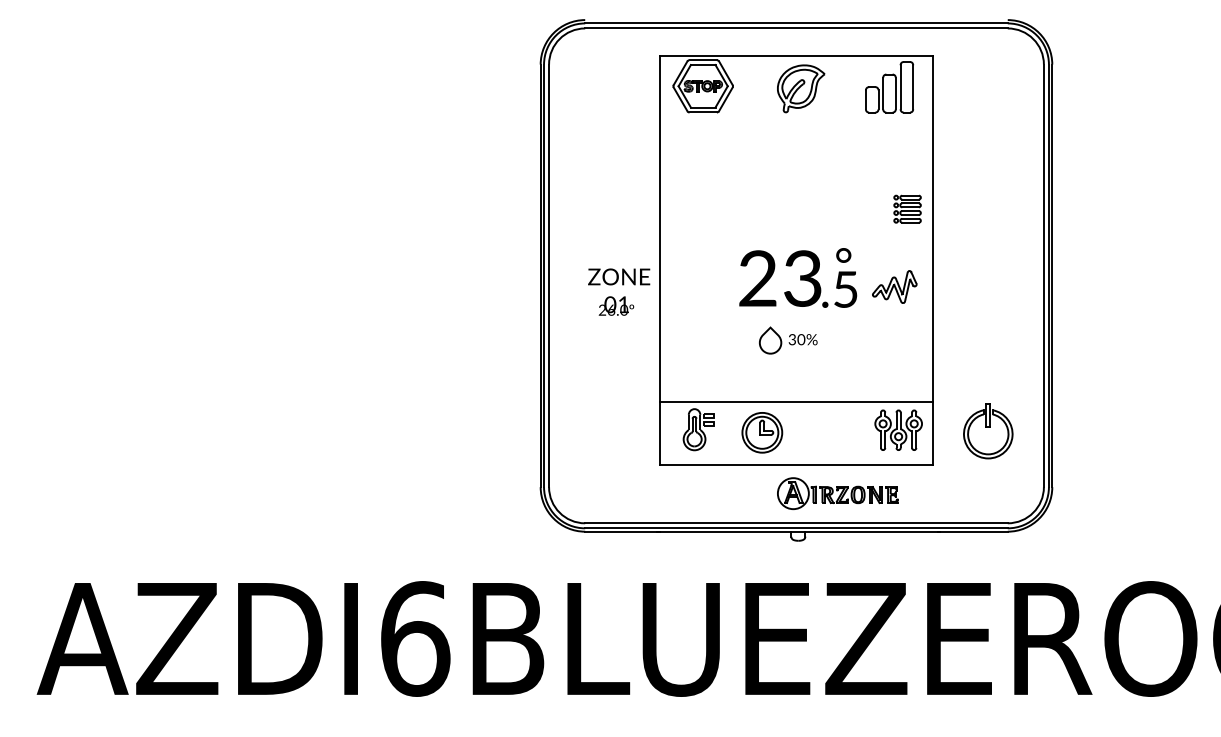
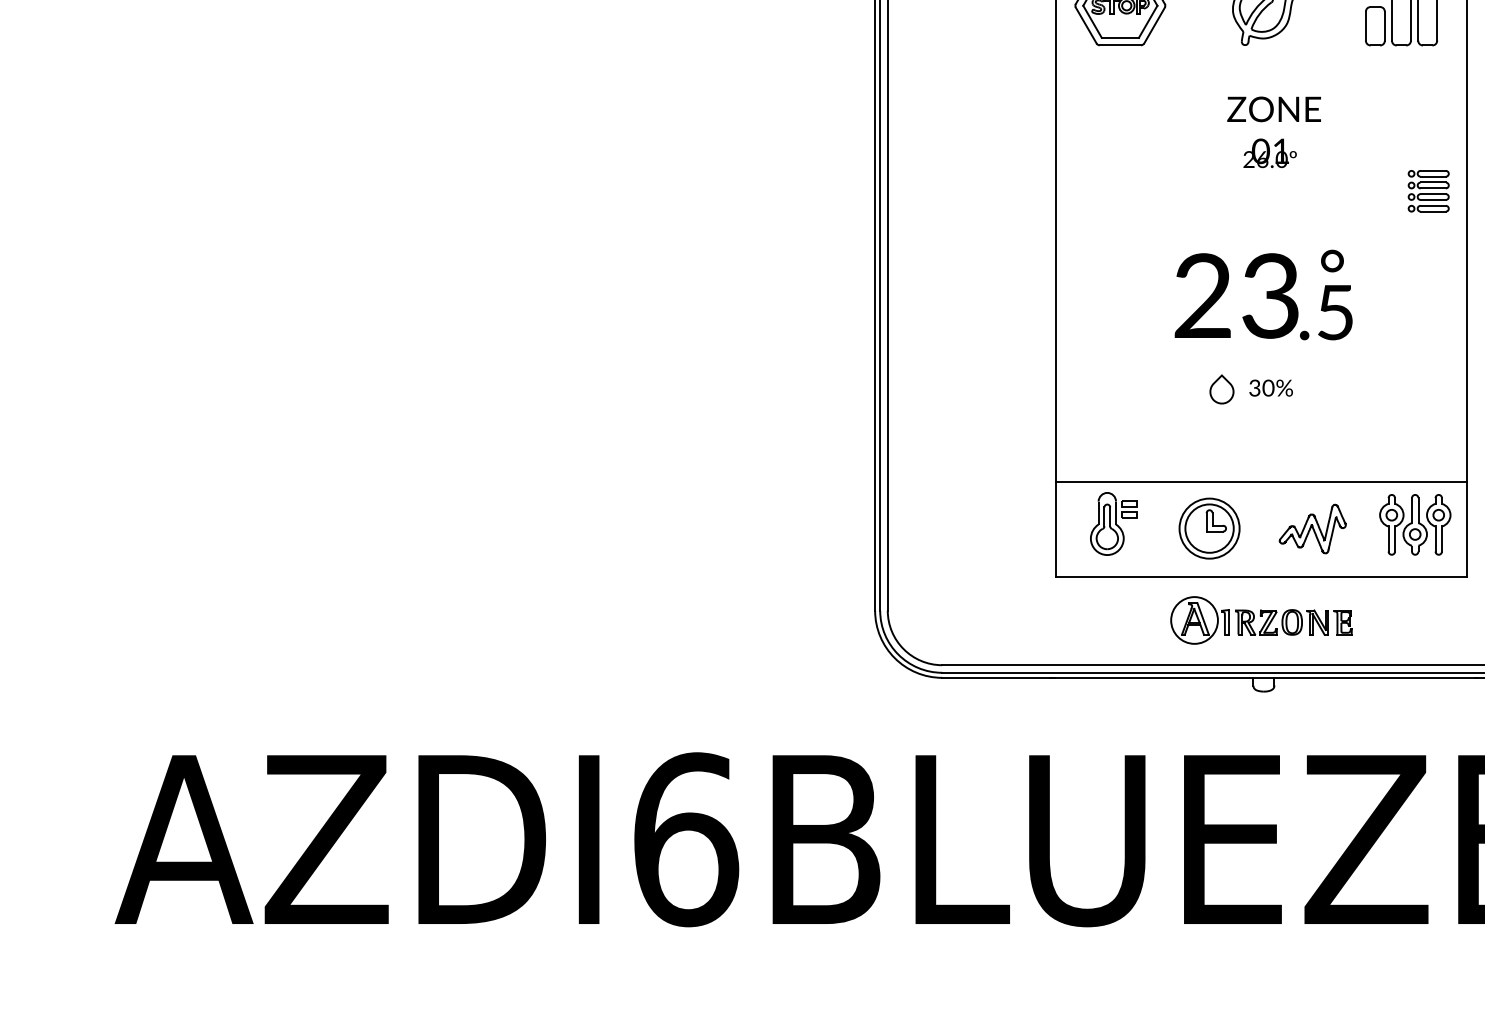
part: (894, 286) -> (1312, 528), moved
text: (619, 291) -> (1274, 131), moved
part: (770, 340) -> (1221, 389), size x0.71
part: (837, 493) -> (1261, 620), moved

